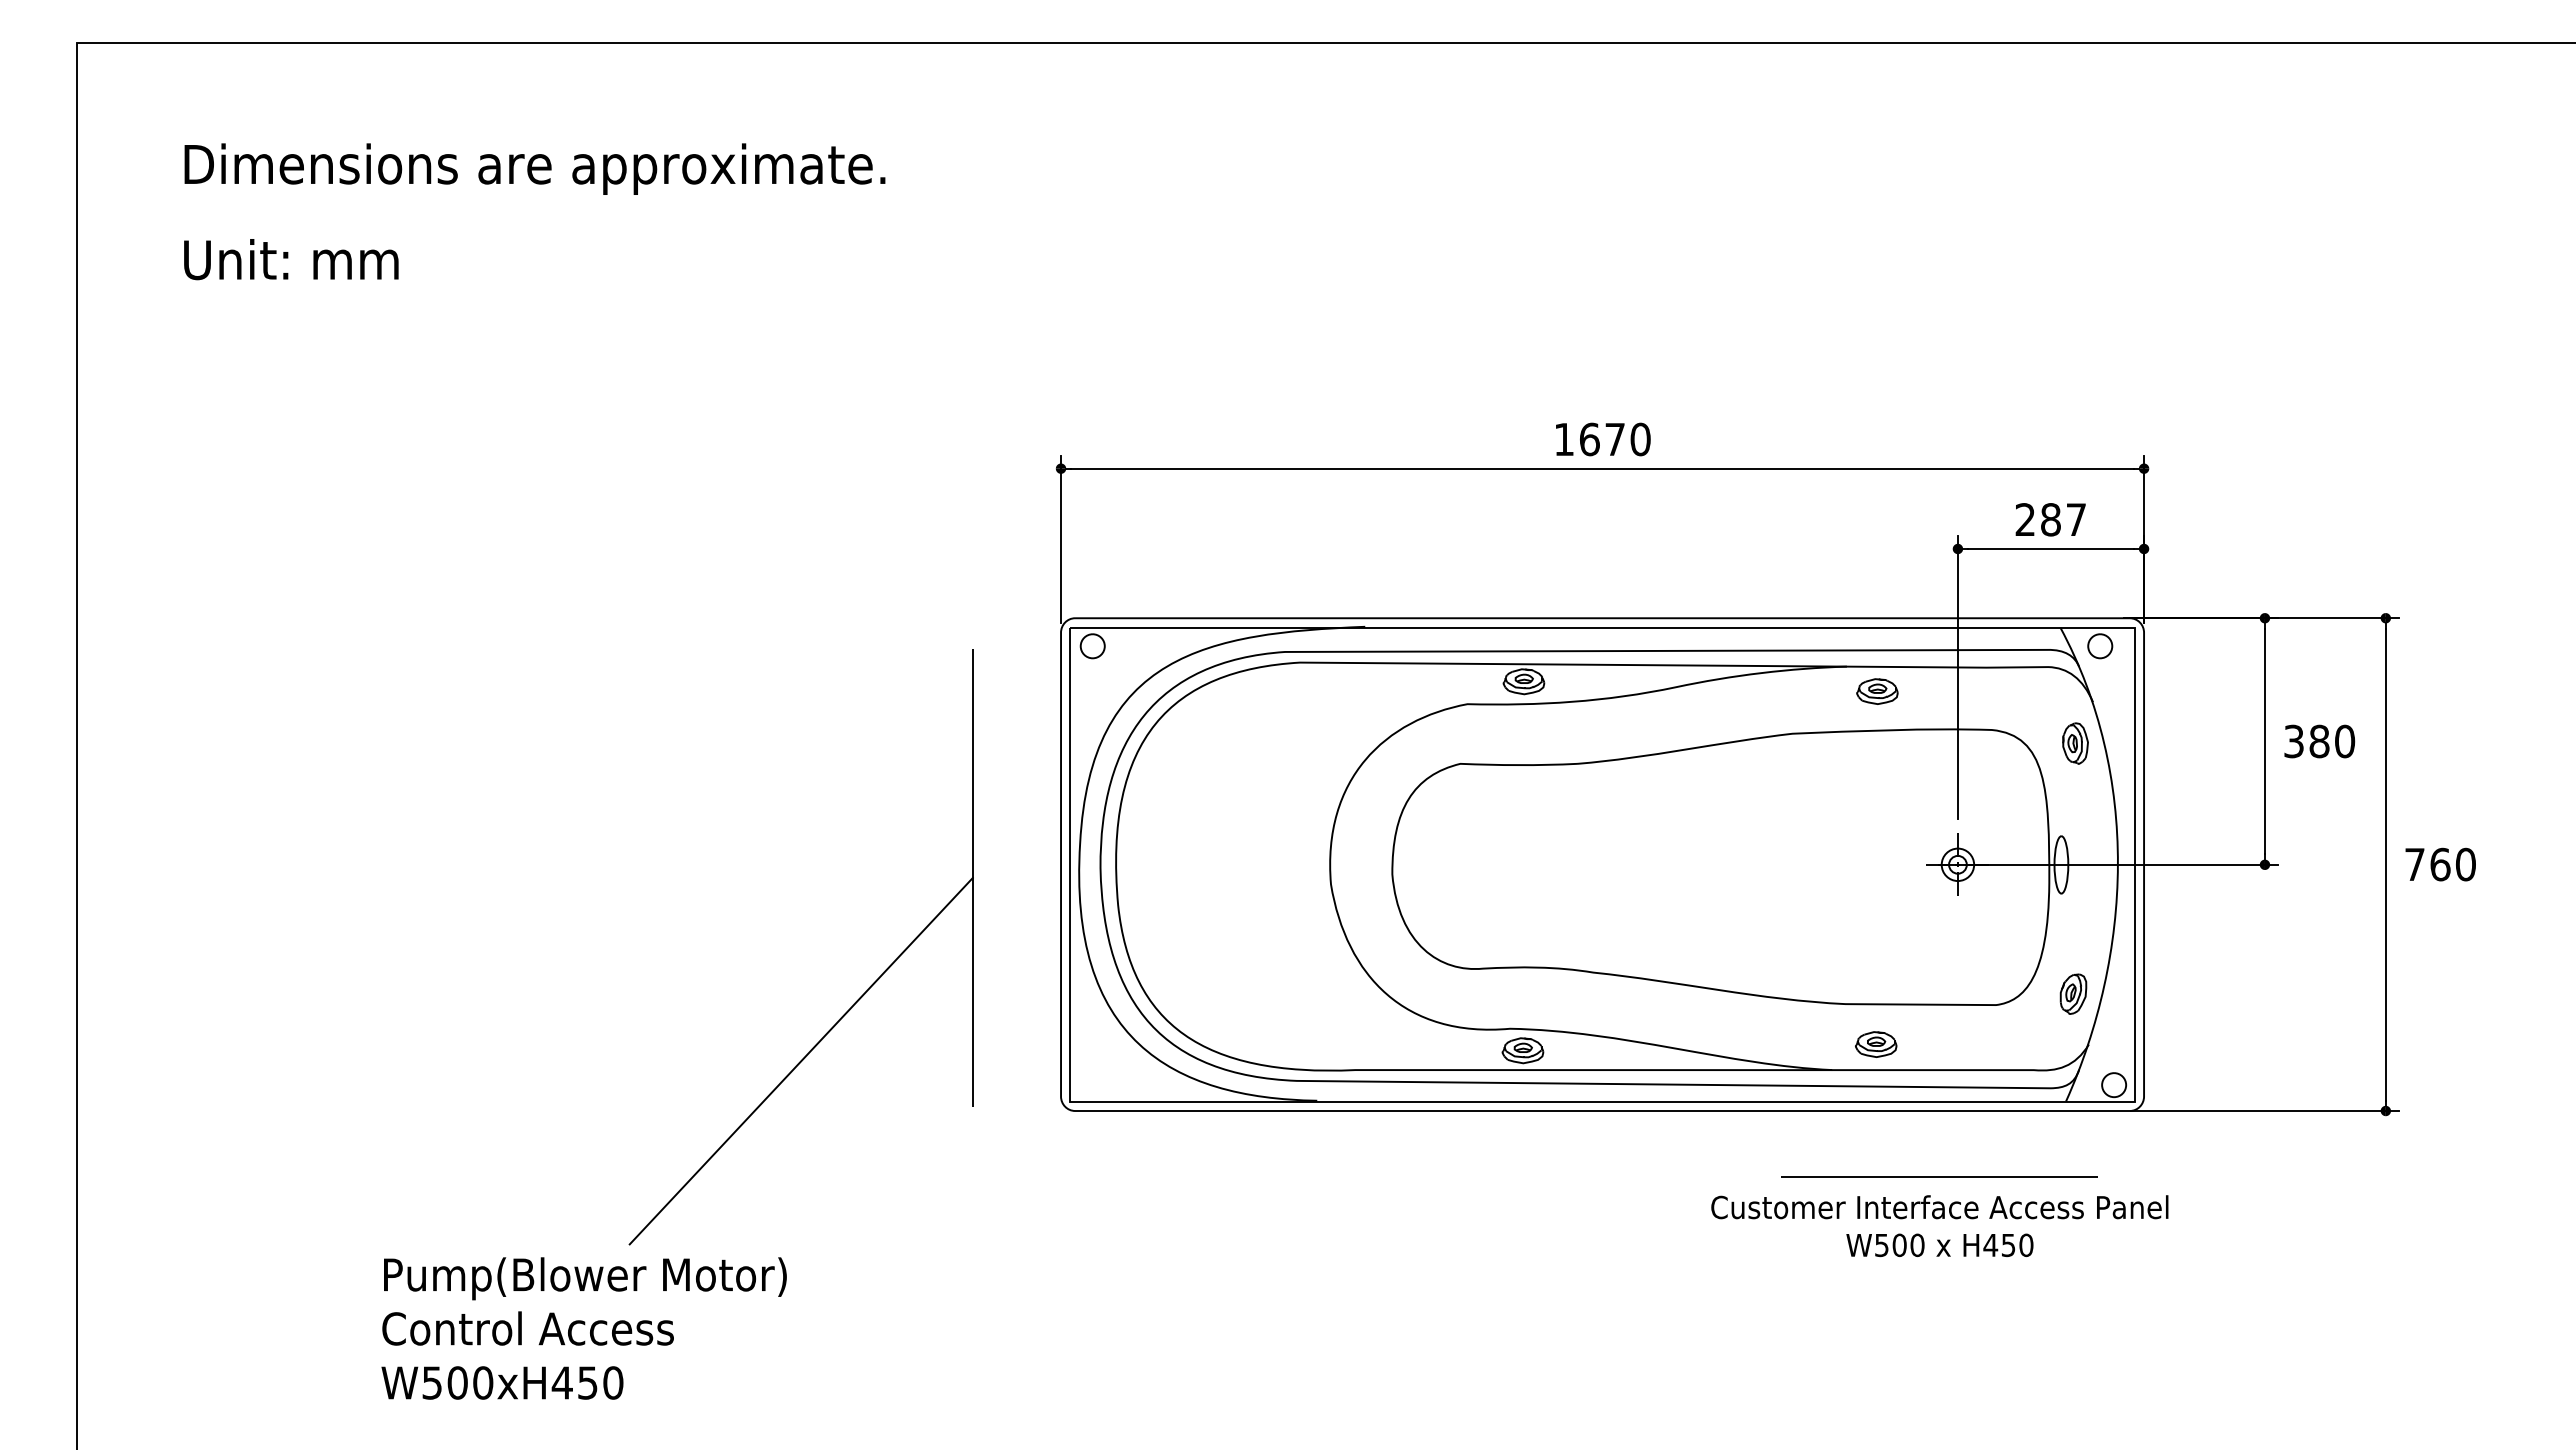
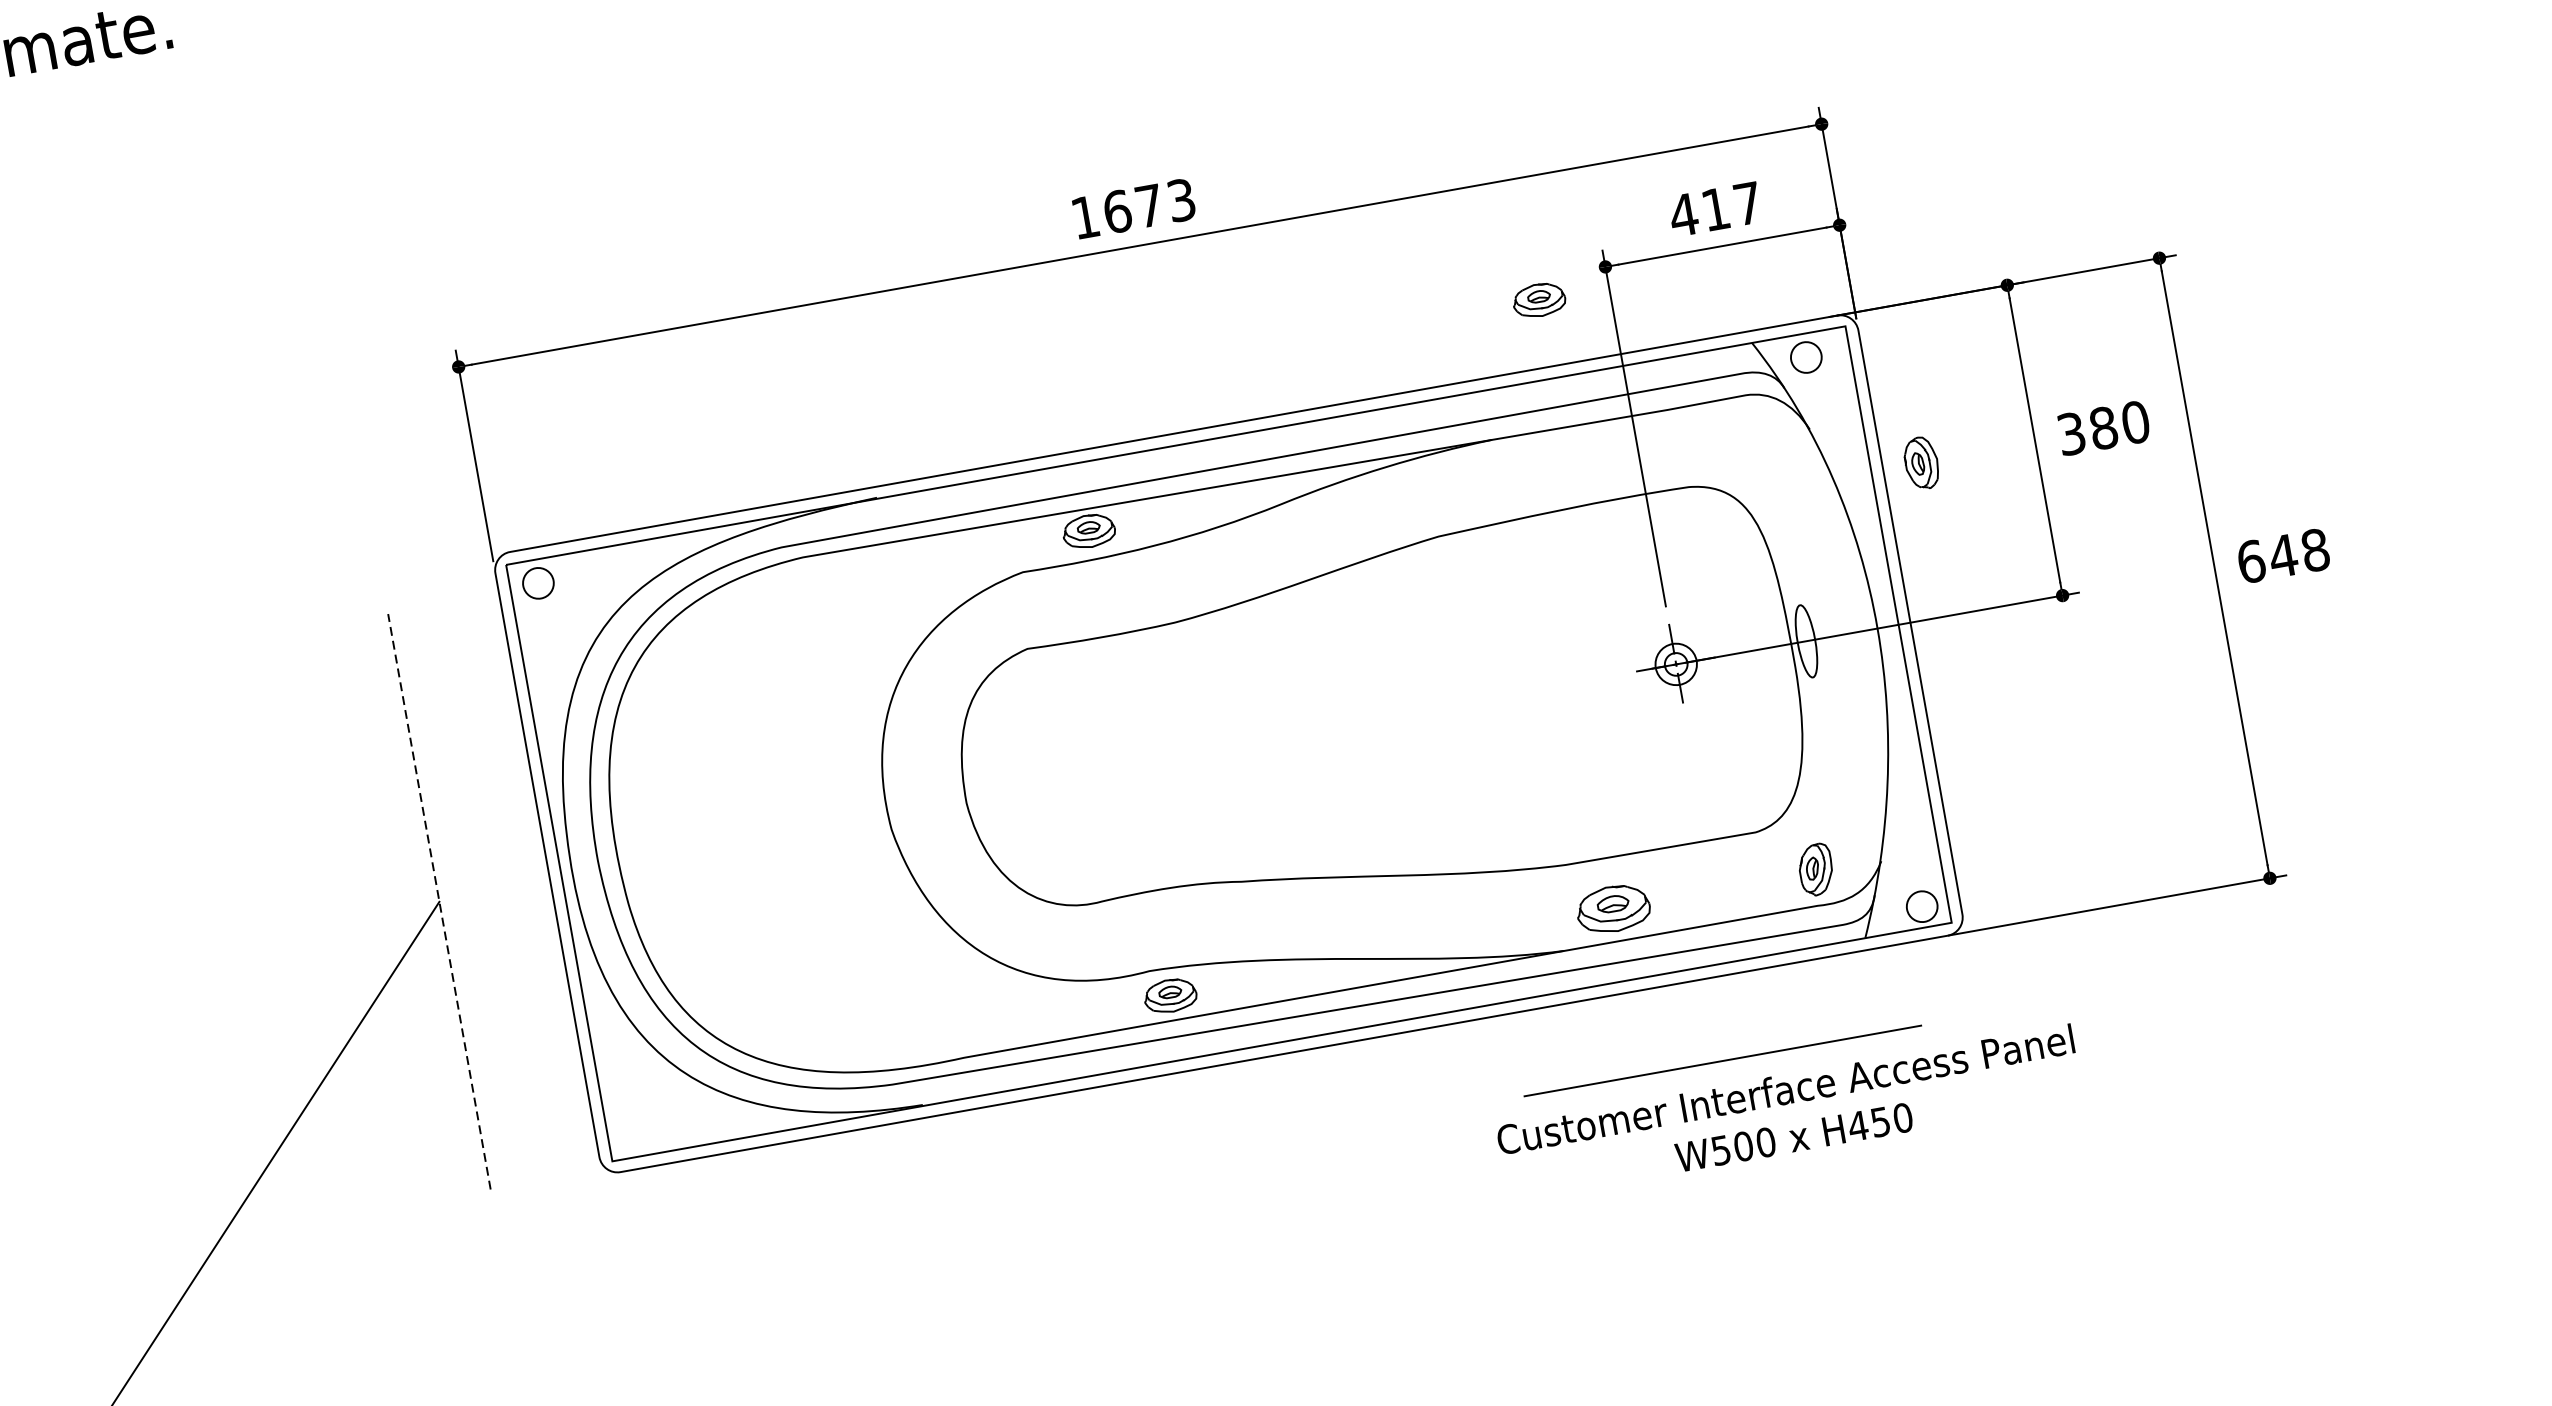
text: (1640, 439) -> (1181, 200), 1670 -> 1673
text: (2037, 519) -> (1698, 212), 287 -> 417
part: (1877, 691) -> (1539, 300), moved
part: (2075, 743) -> (1921, 463), moved
text: (2440, 864) -> (2283, 555), 760 -> 648
line: (972, 877) -> (438, 901), solid -> dashed
part: (2073, 993) -> (1815, 868), moved
part: (1876, 1044) -> (1614, 908), size x1.4
text: (1939, 1226) -> (1789, 1113), moved

